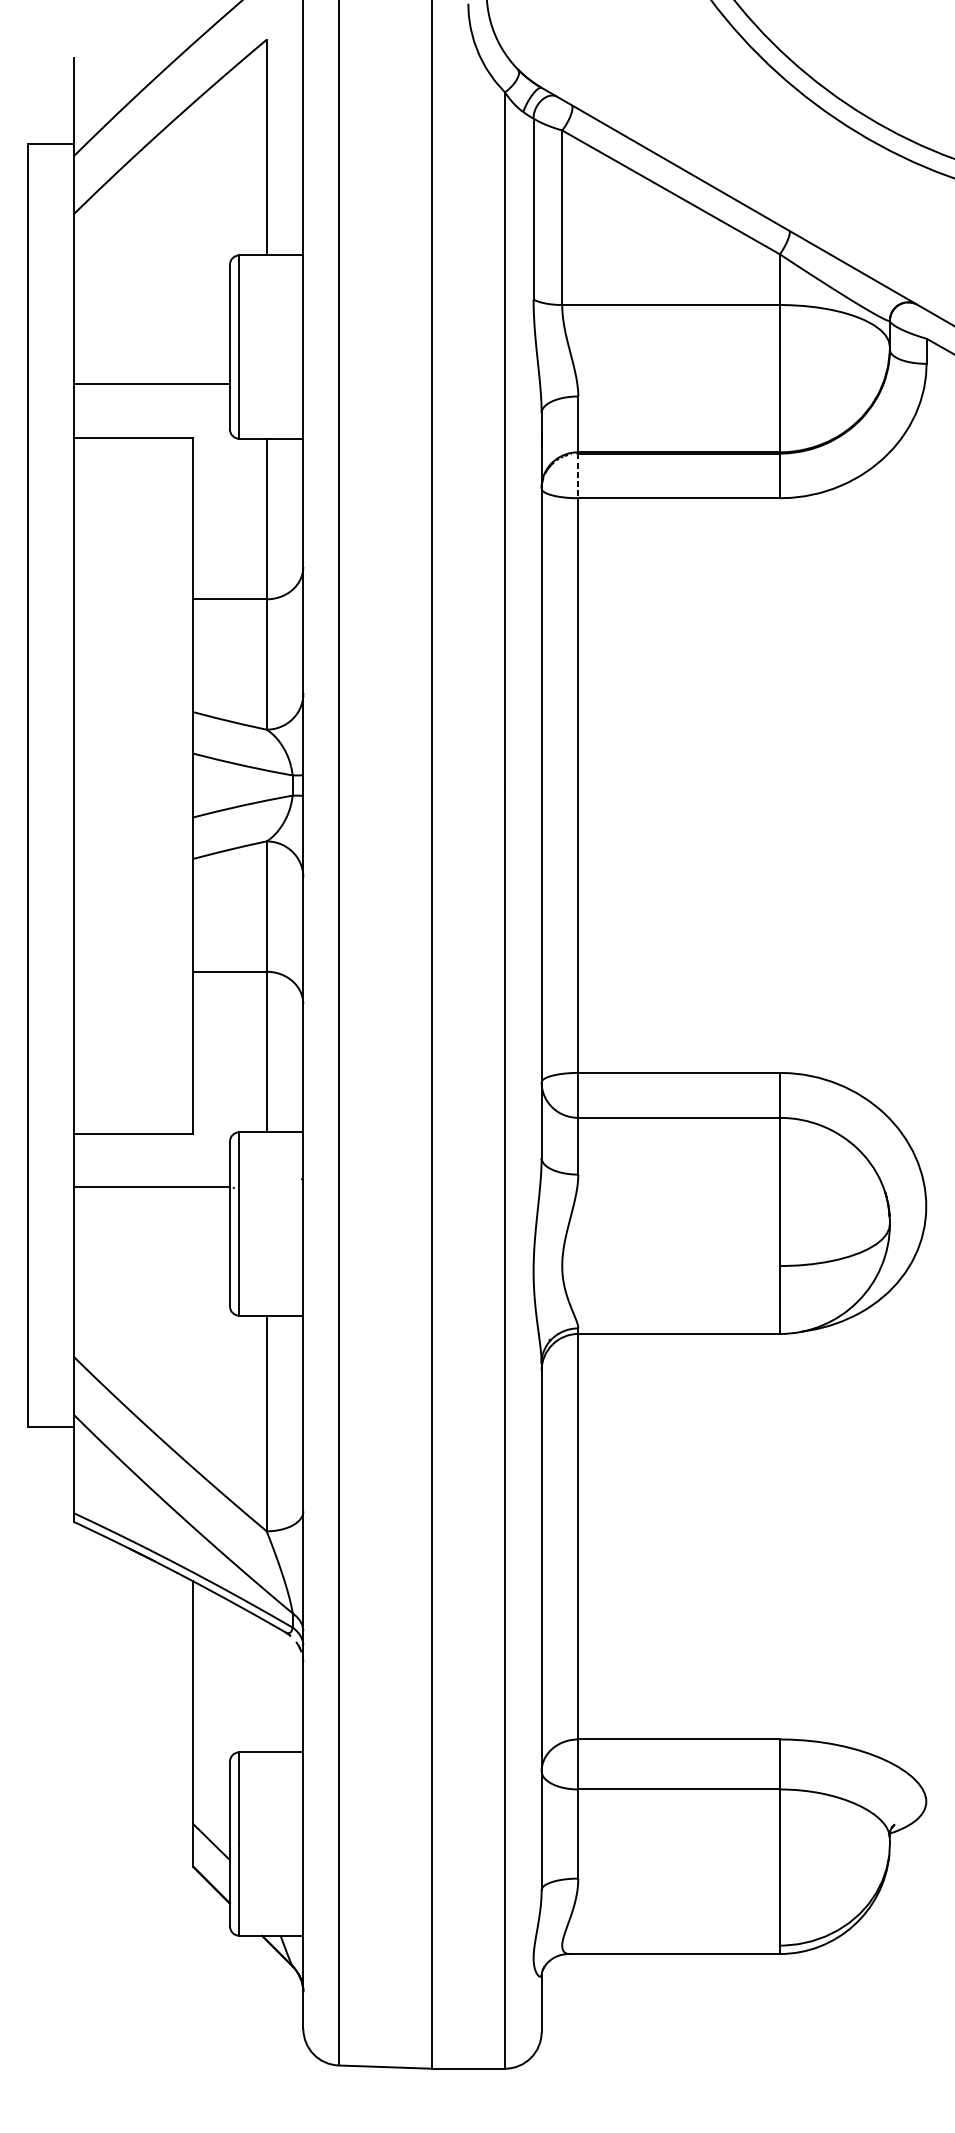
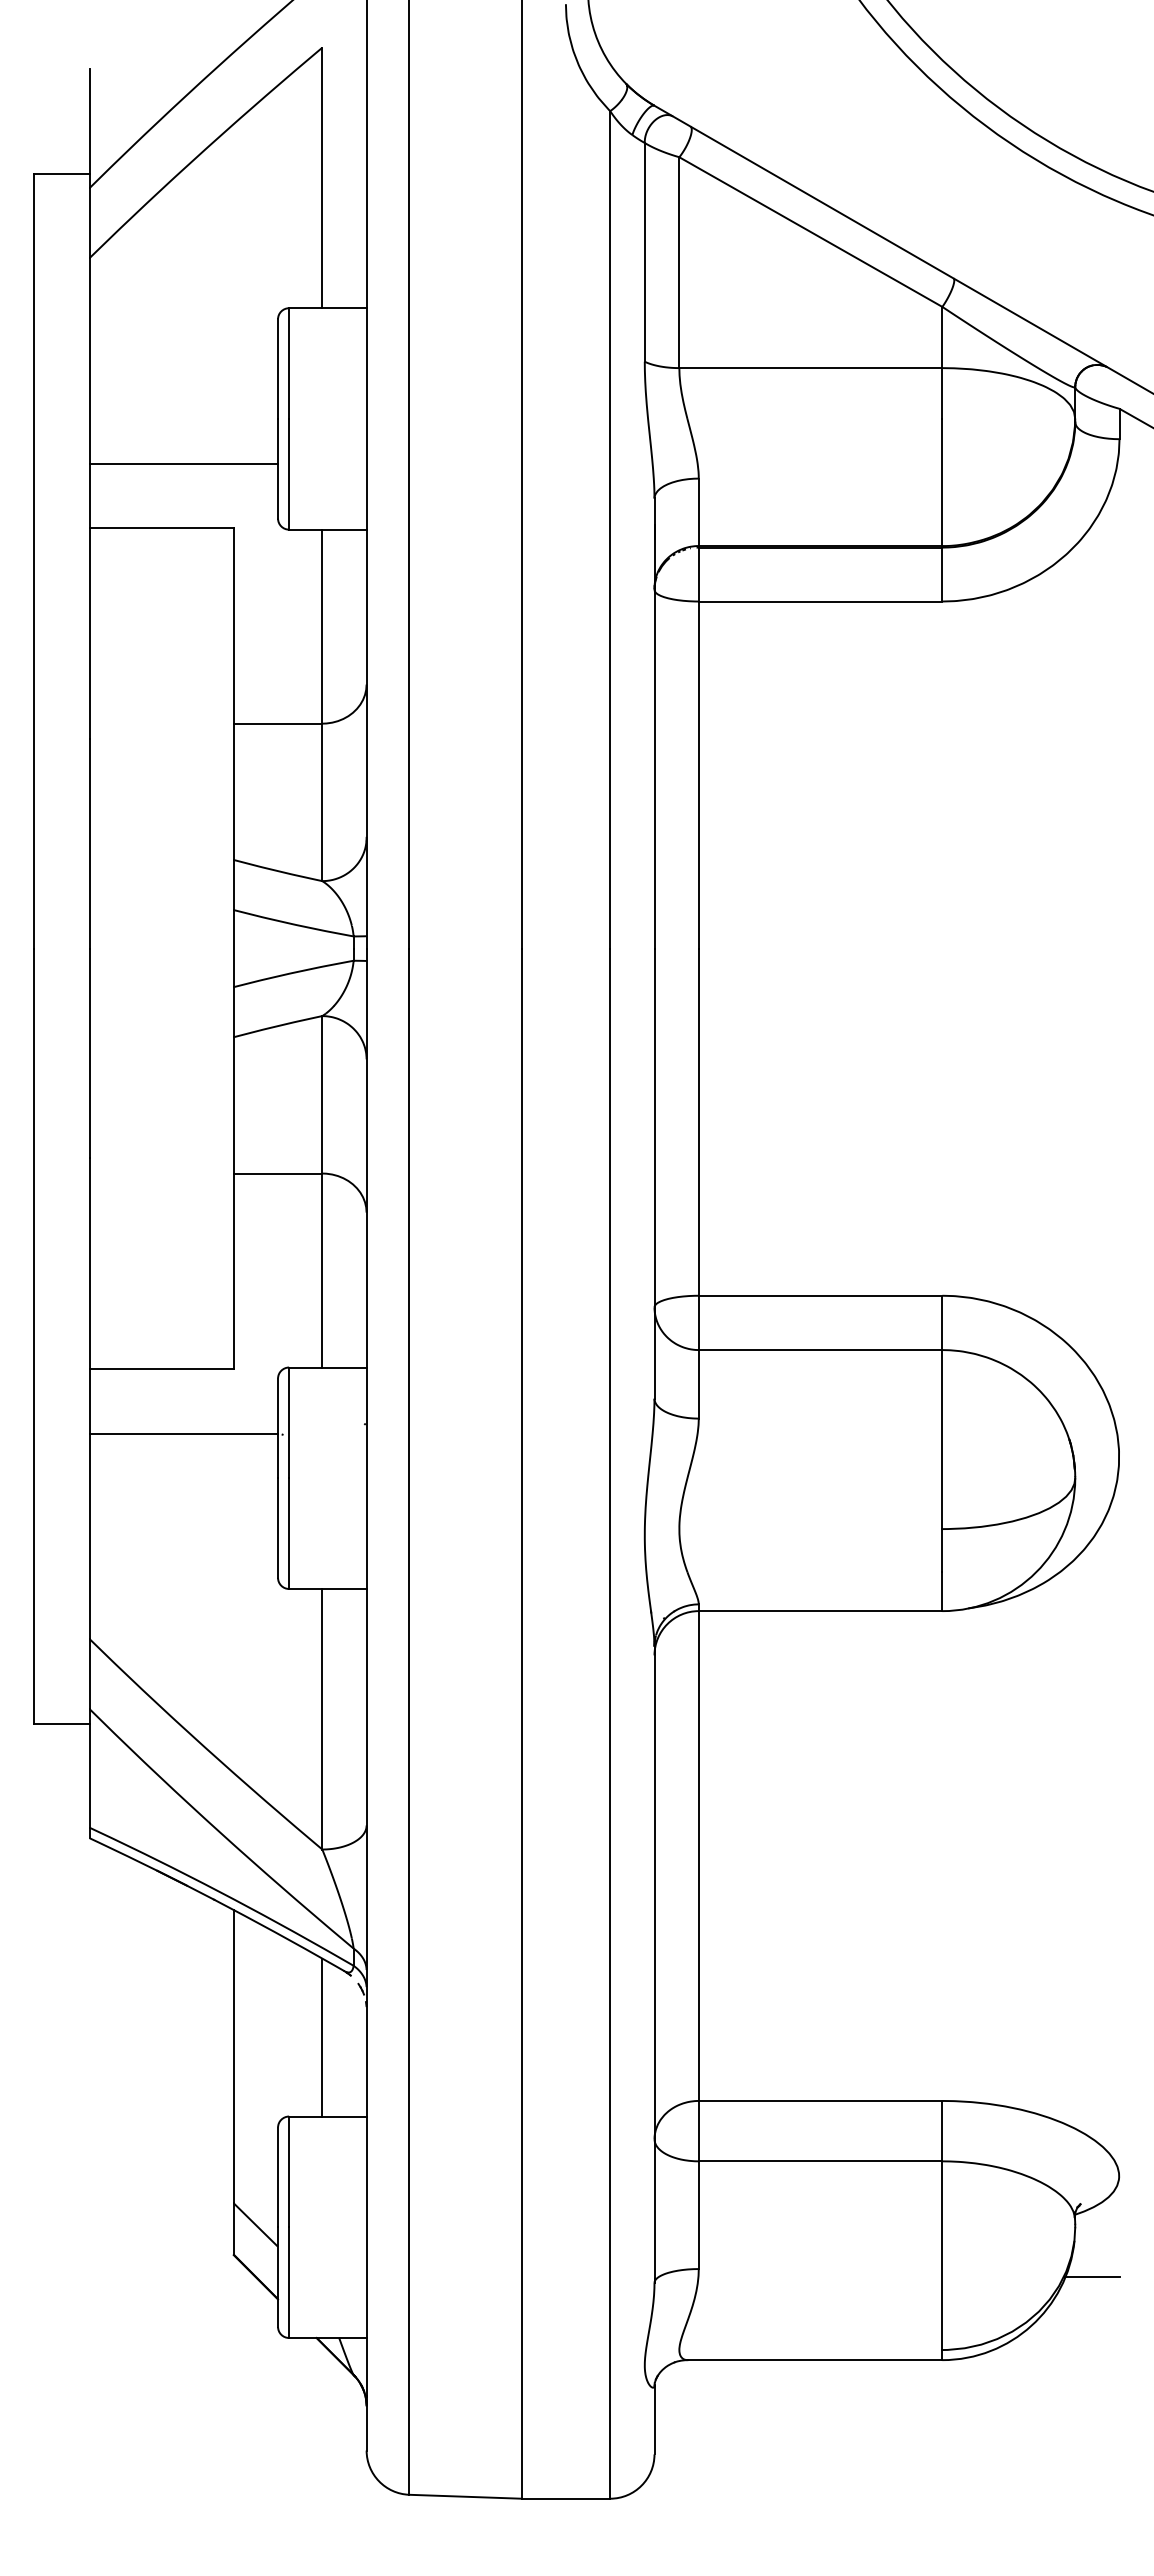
line: (578, 475) -> (698, 574), dashed -> solid
line: (266, 1686) -> (322, 2037), added
line: (904, 1885) -> (1092, 2277), added

